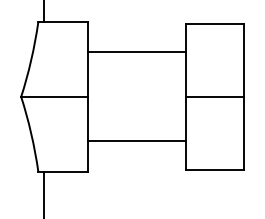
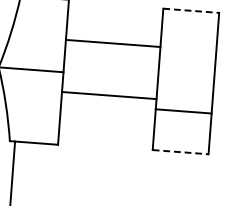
line: (214, 23) -> (190, 10), solid -> dashed
line: (137, 52) -> (113, 43), moved
line: (214, 96) -> (183, 111), moved
line: (137, 141) -> (109, 95), moved
line: (214, 170) -> (180, 152), solid -> dashed

